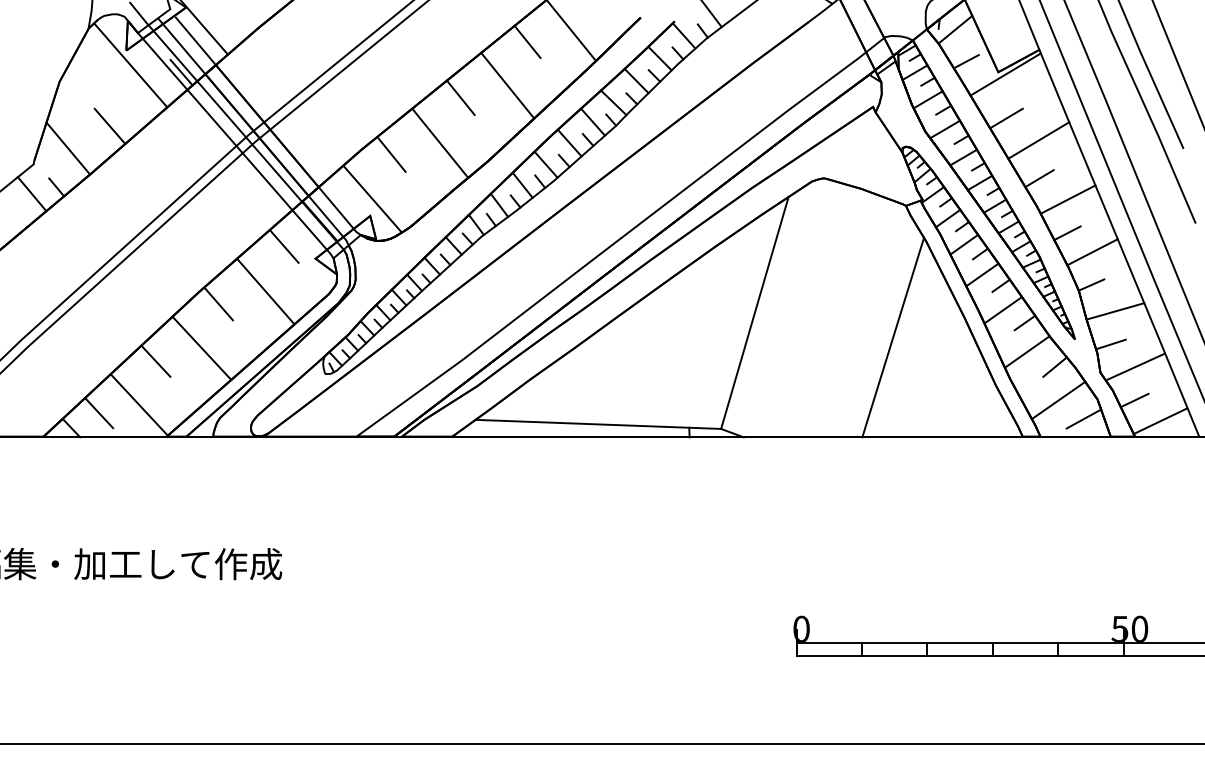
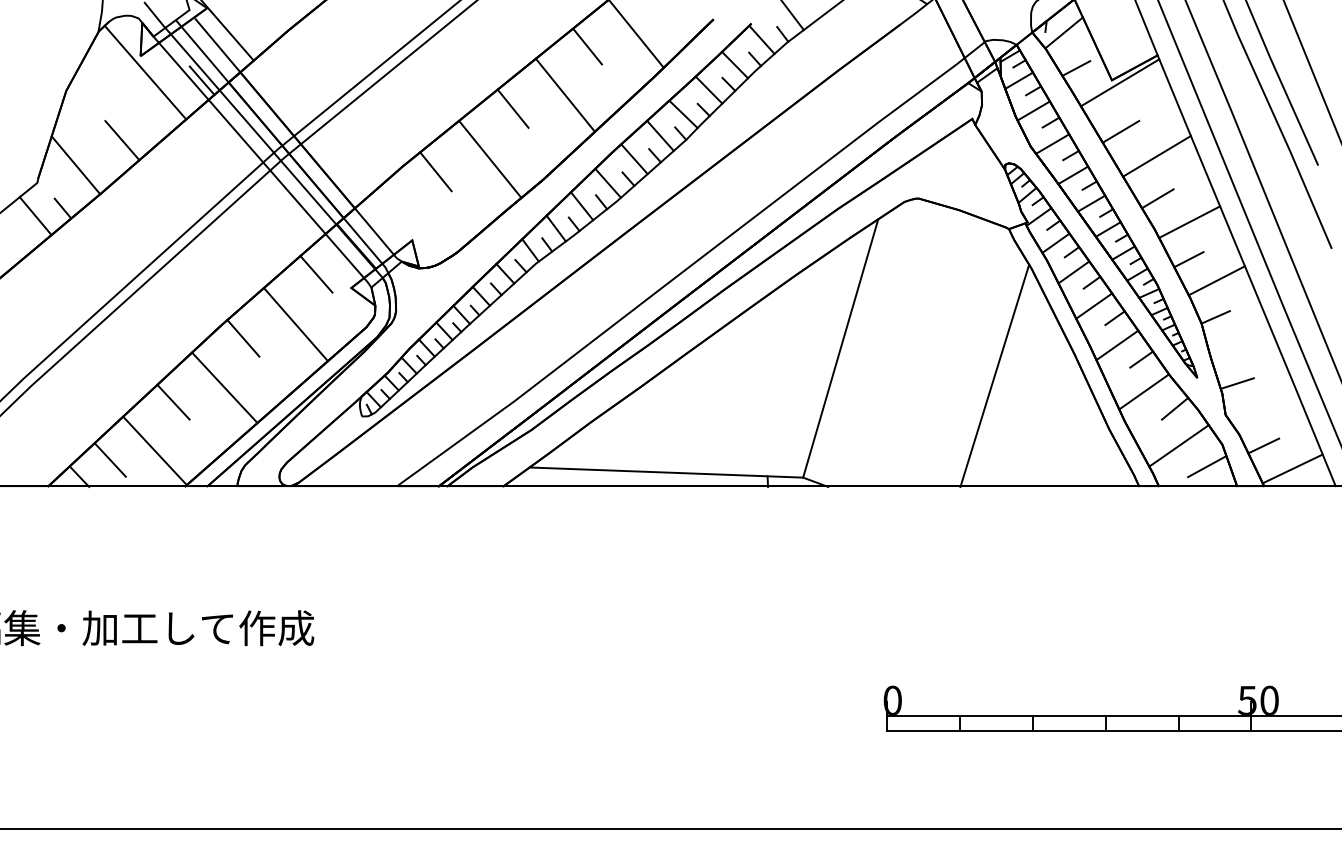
line: (372, 198) -> (414, 220), removed
line: (1115, 311) -> (1242, 346), removed
line: (1134, 366) -> (1263, 408), removed

